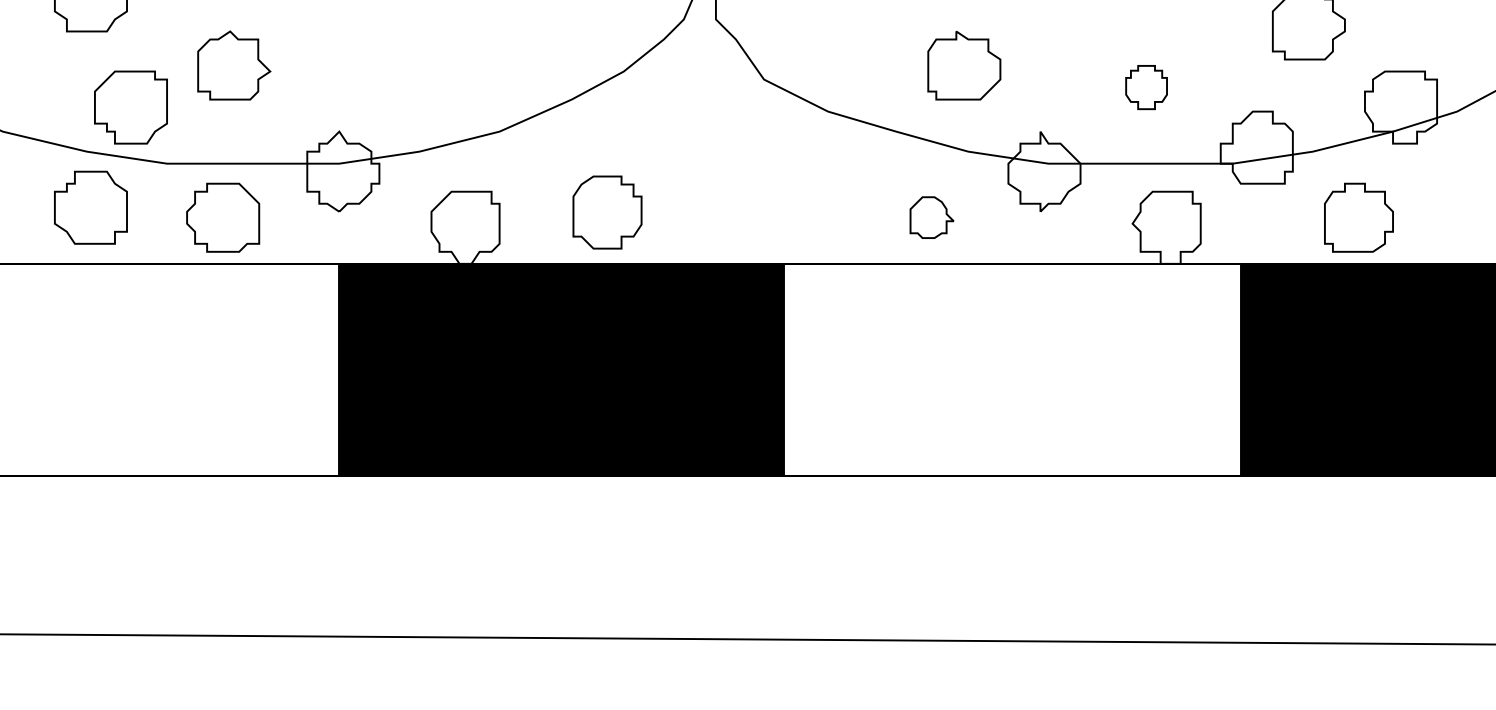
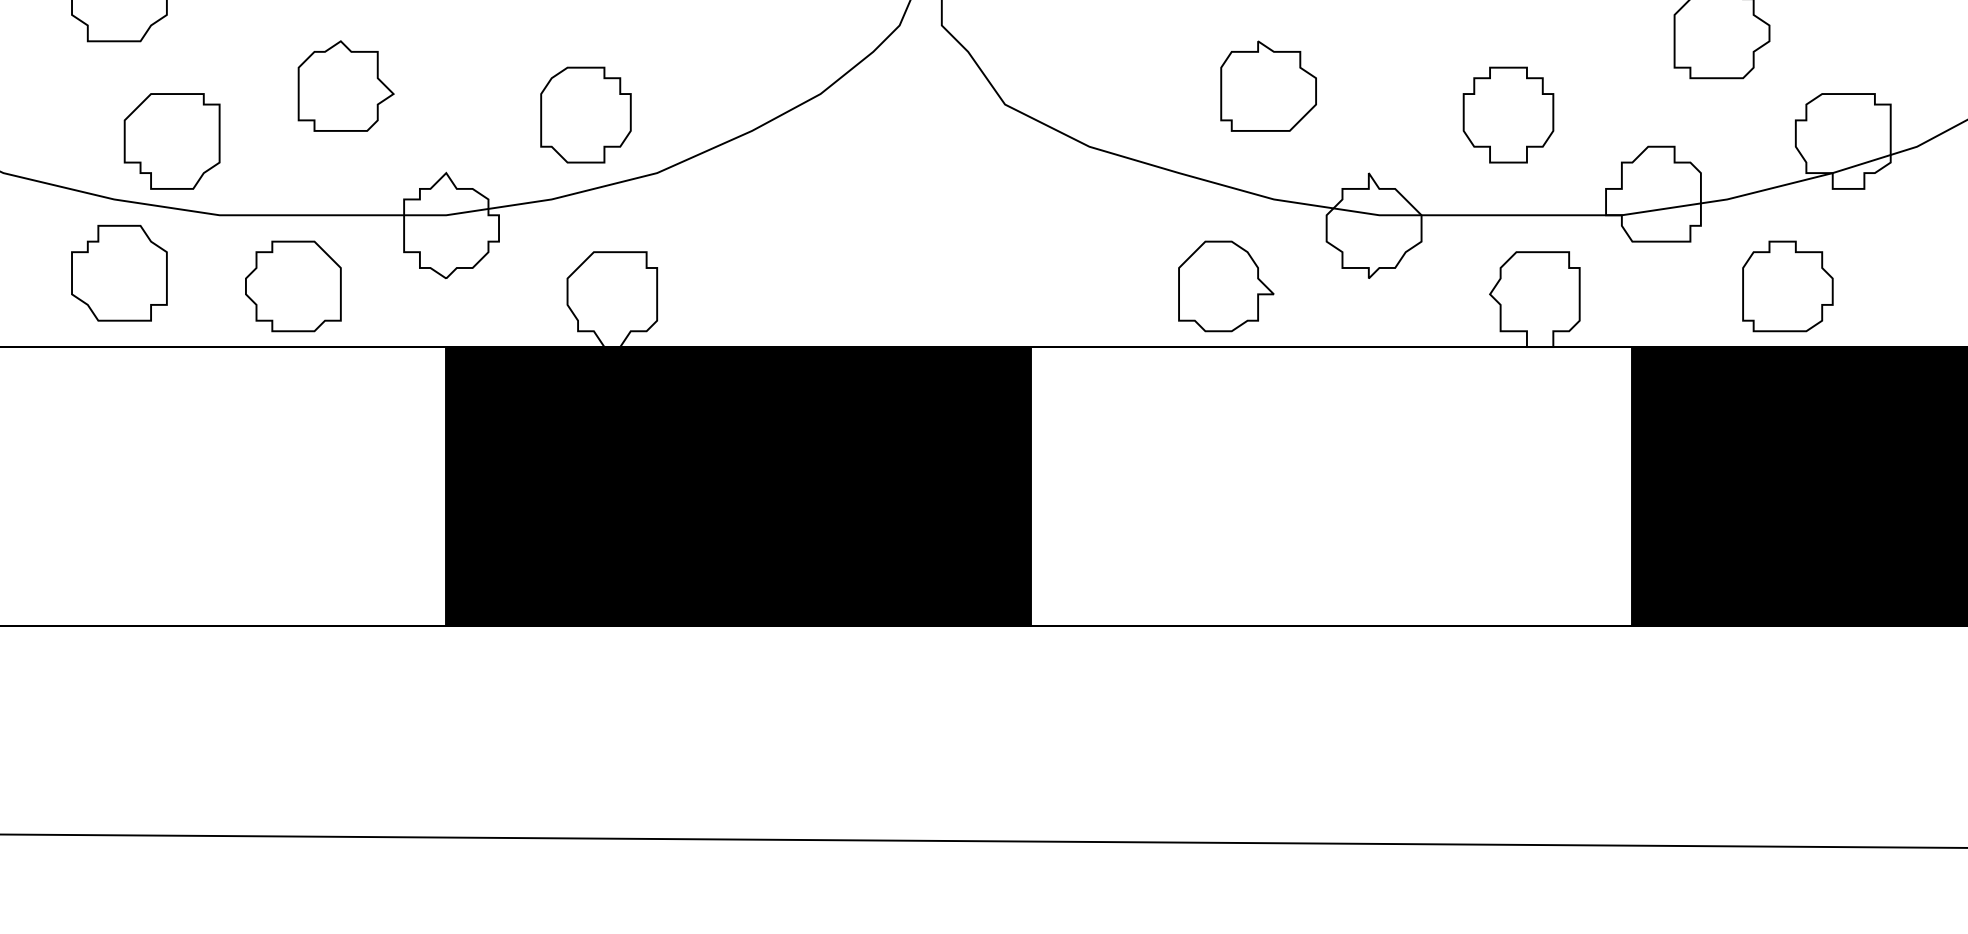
part: (234, 65) -> (346, 86), moved
part: (1146, 87) -> (1508, 115), size x1.67
part: (607, 212) -> (585, 115), moved
part: (931, 217) -> (1225, 286), size x1.67

